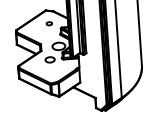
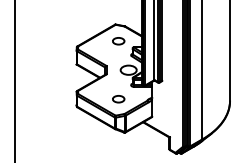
part: (49, 23) -> (118, 41), size x1.67
part: (49, 60) -> (118, 99), moved

